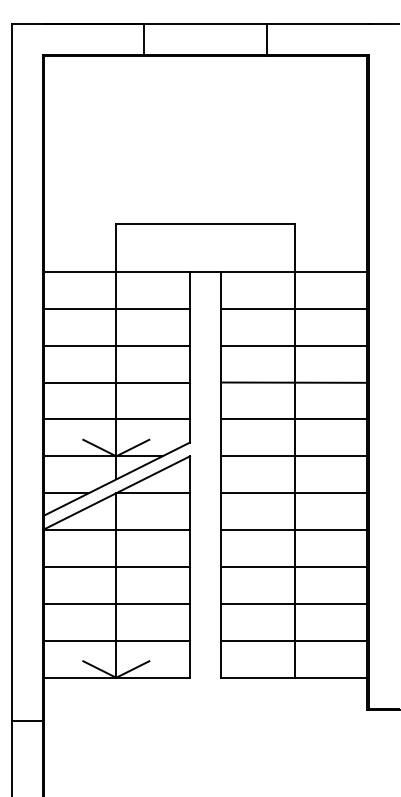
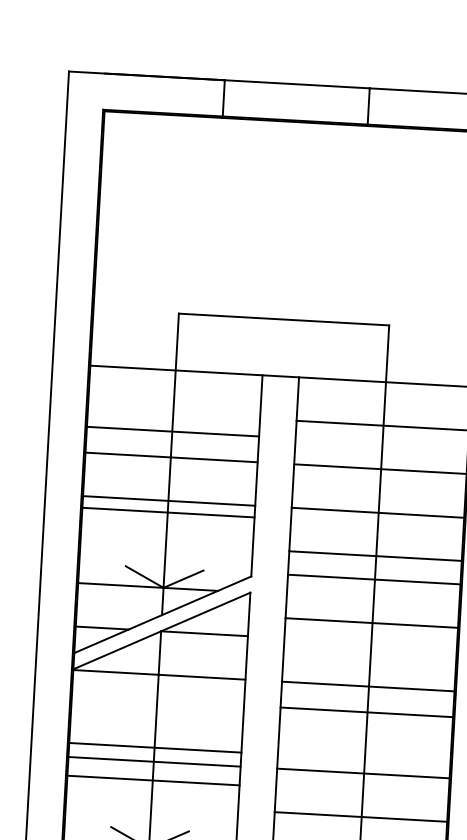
line: (116, 308) -> (172, 431), moved
line: (116, 419) -> (167, 512), moved
line: (294, 456) -> (374, 579), moved
line: (294, 493) -> (372, 623), moved
line: (116, 567) -> (154, 748), moved
line: (294, 567) -> (367, 712), moved
line: (116, 640) -> (153, 780), moved

